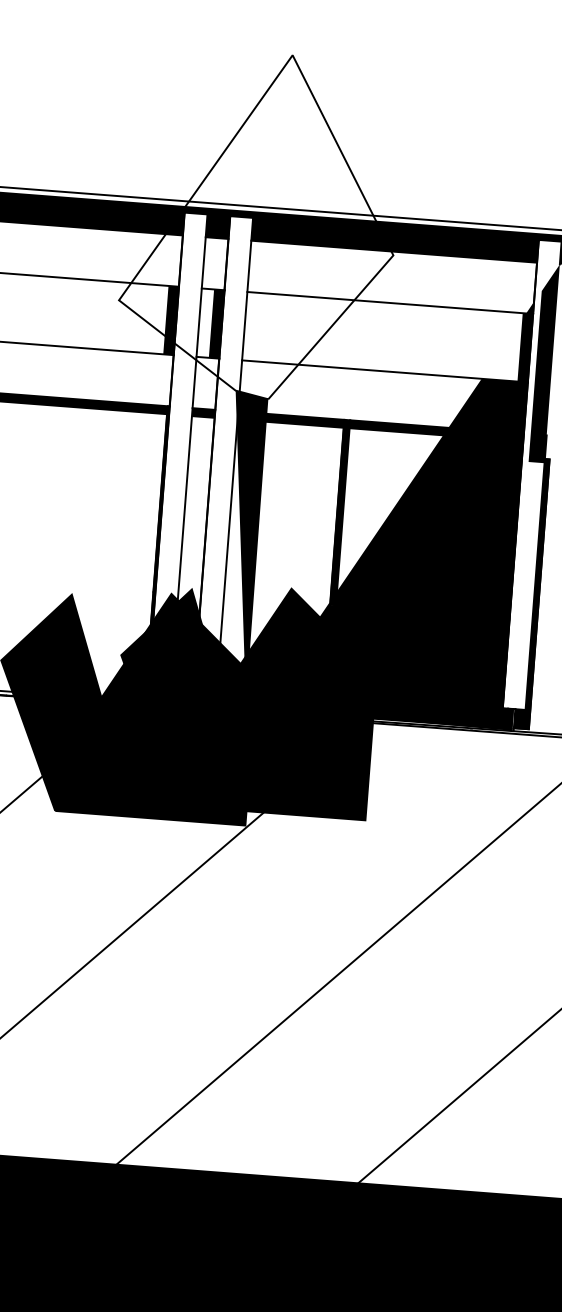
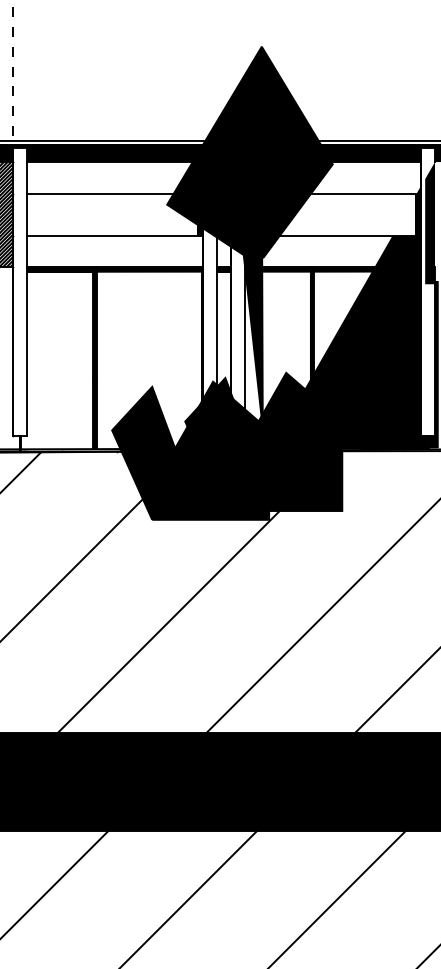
fill: (259, 225) -> (249, 152), added

